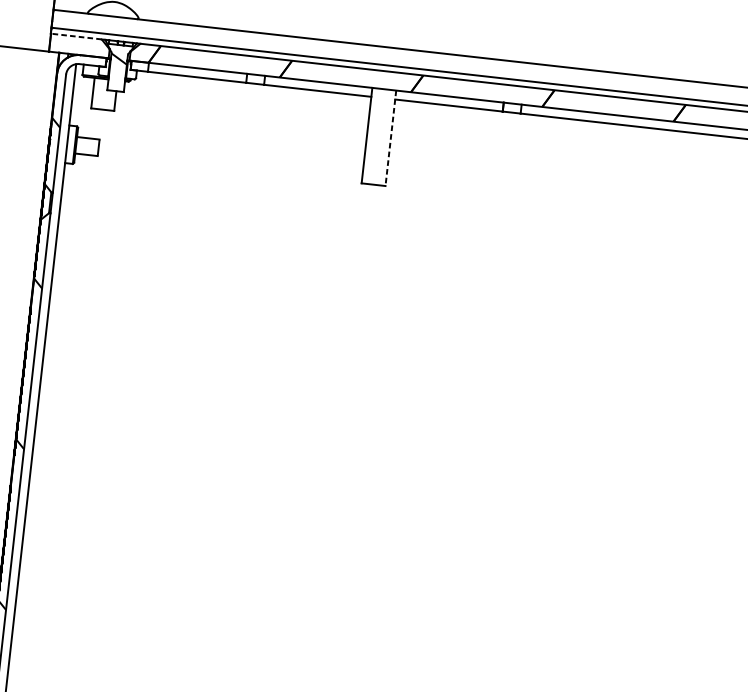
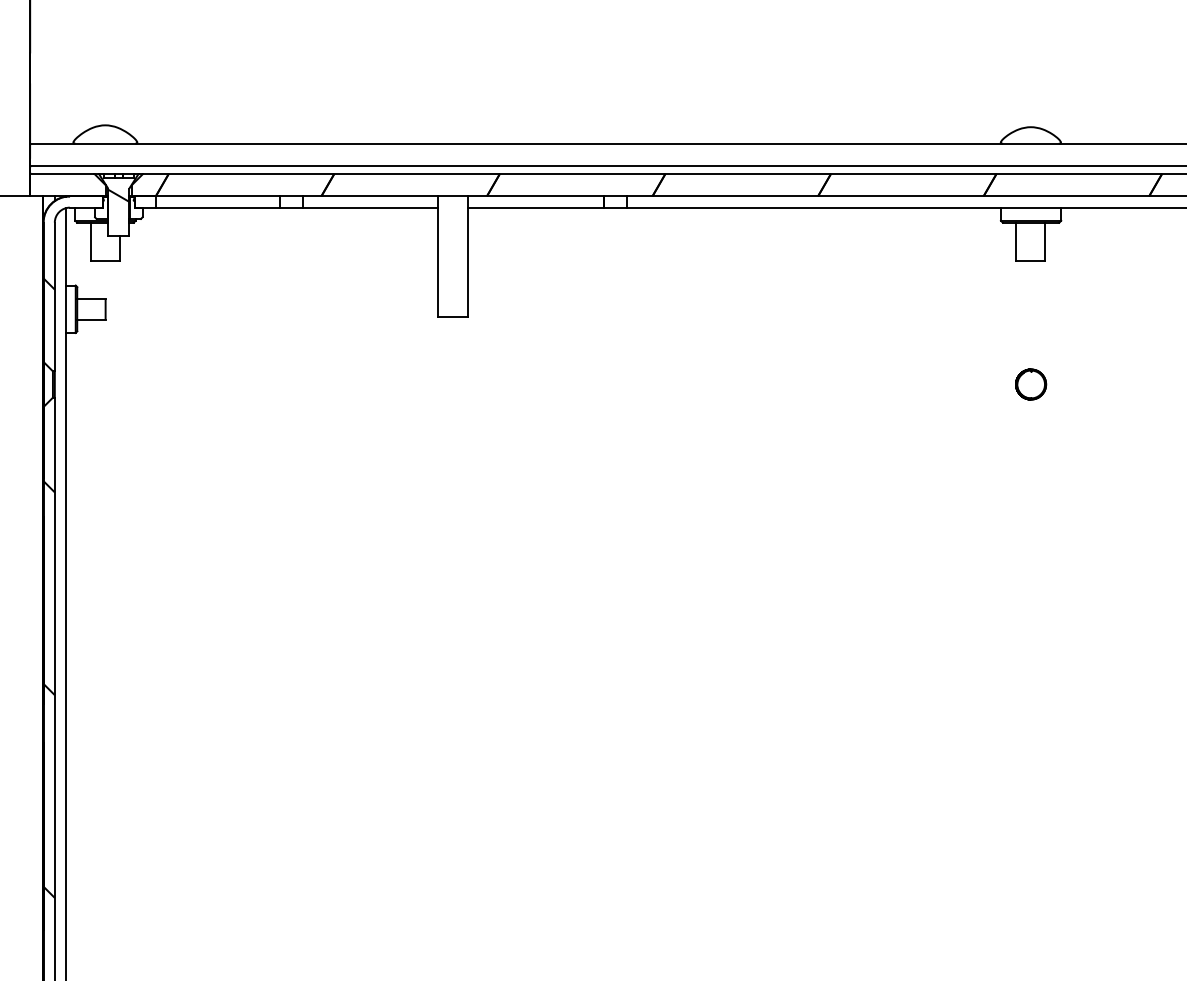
line: (76, 36) -> (62, 173), dashed -> solid
line: (390, 139) -> (468, 257), dashed -> solid

